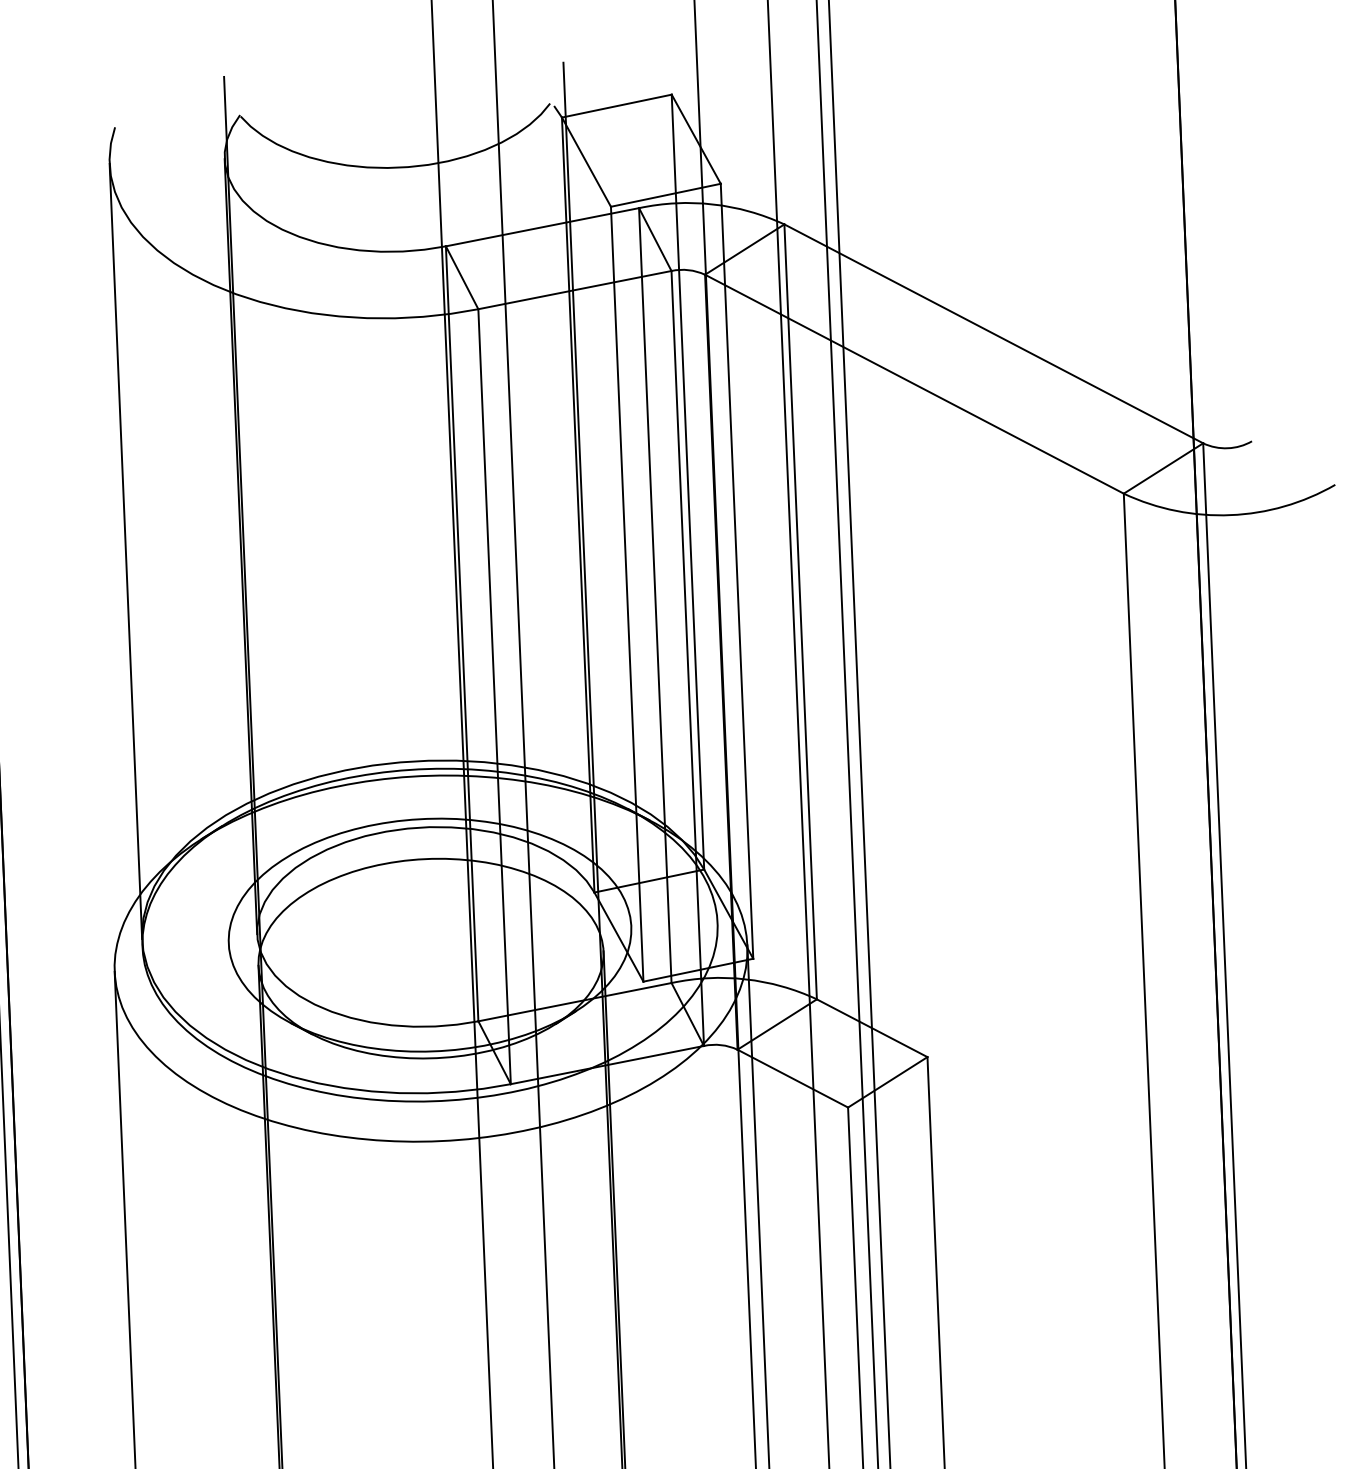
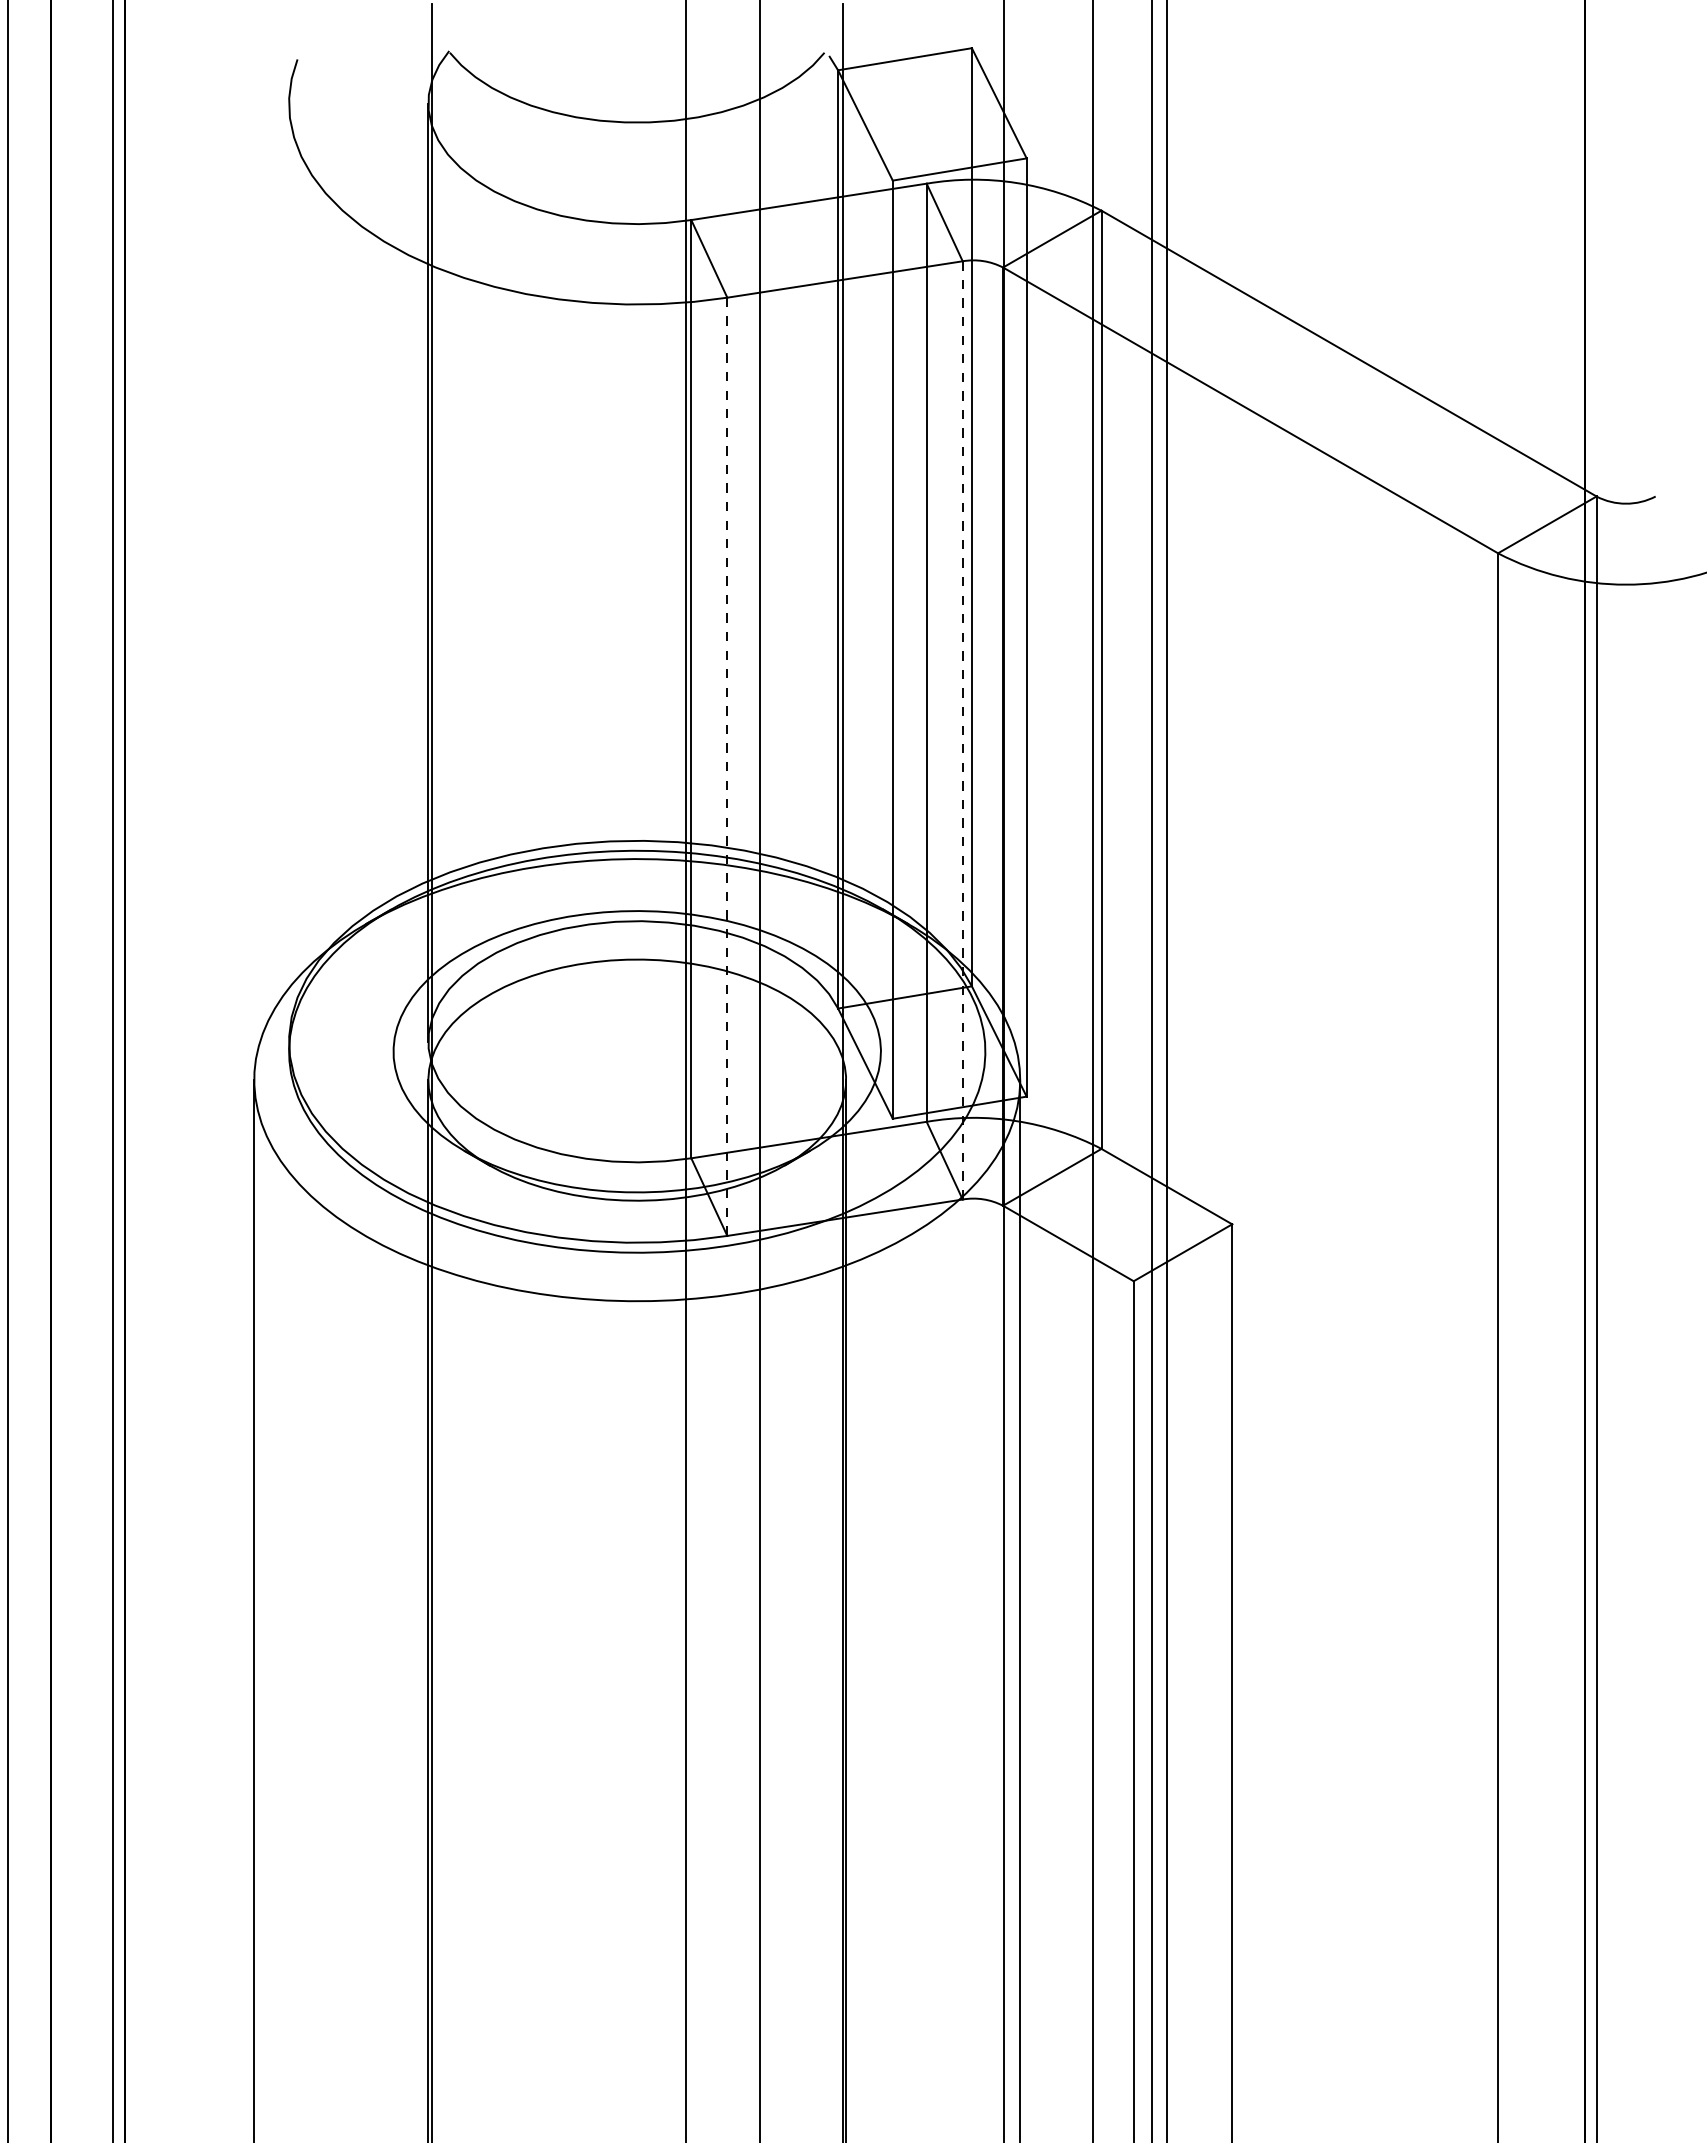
line: (126, 551) -> (289, 572), removed
line: (687, 658) -> (962, 730), solid -> dashed
line: (494, 697) -> (727, 767), solid -> dashed

